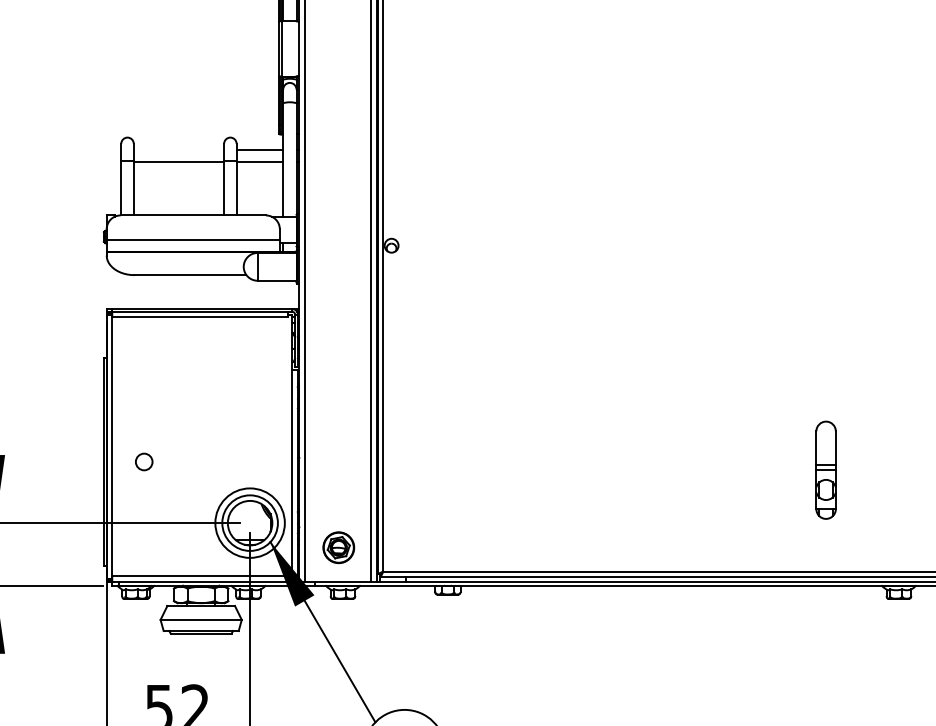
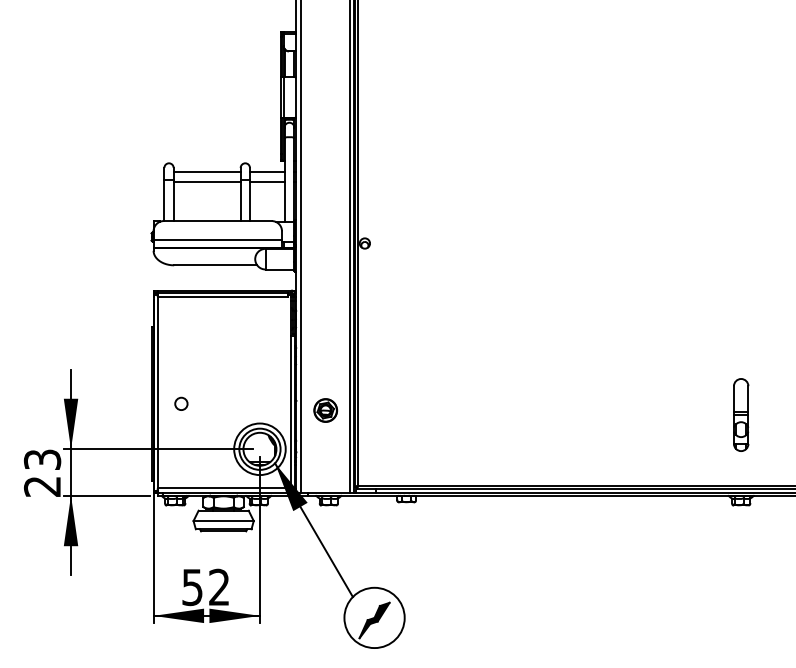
line: (178, 149) -> (206, 172), added
part: (826, 469) -> (741, 414), moved
part: (338, 547) -> (325, 410), moved

